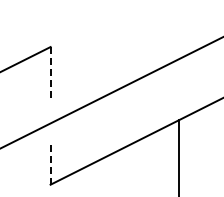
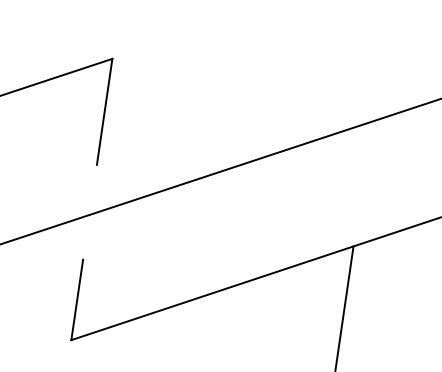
line: (50, 72) -> (104, 110), dashed -> solid
line: (50, 165) -> (76, 300), dashed -> solid

